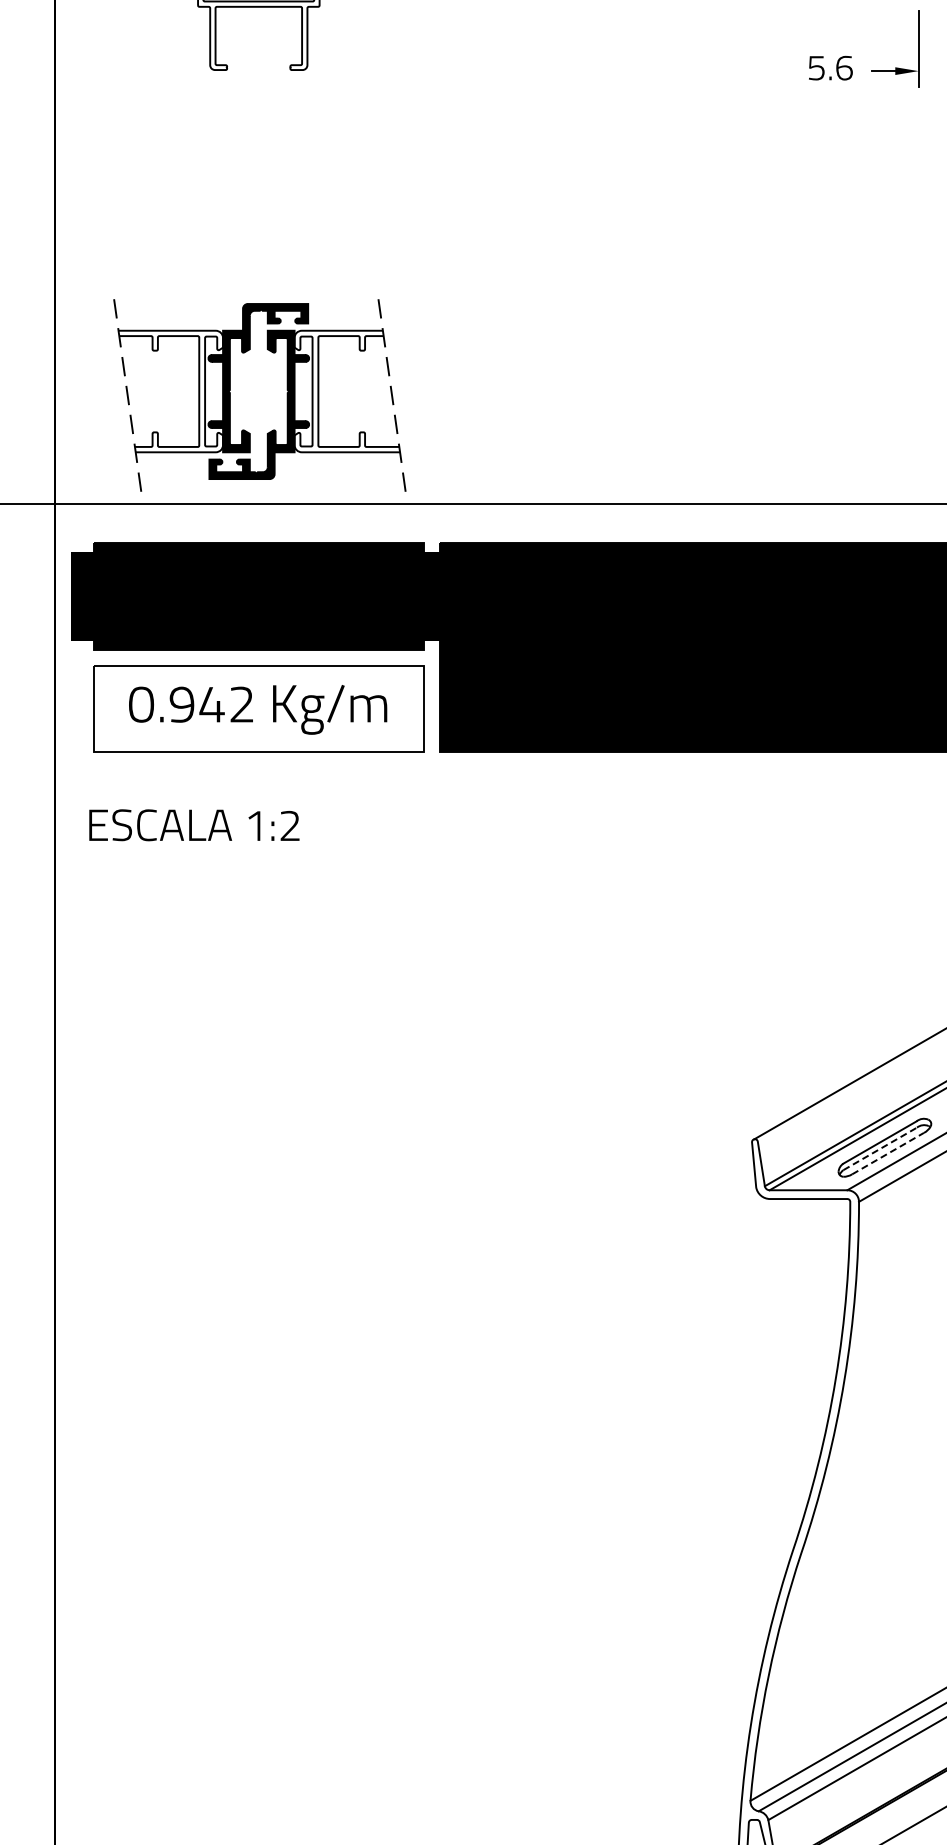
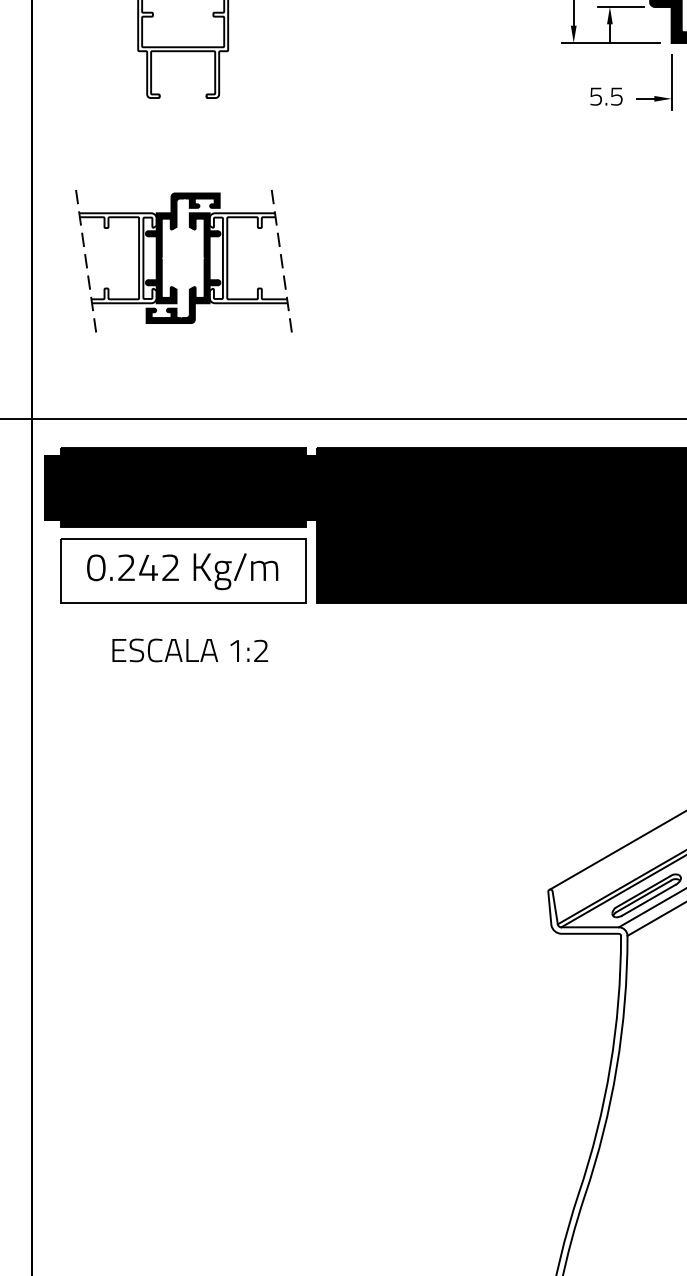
text: (844, 67) -> (616, 96), 5.6 -> 5.5
part: (286, 395) -> (203, 261), moved
text: (181, 704) -> (125, 567), 0.942 -> 0.242
text: (194, 825) -> (190, 650), moved
line: (880, 1148) -> (643, 896), dashed -> solid
line: (888, 1153) -> (649, 900), dashed -> solid

